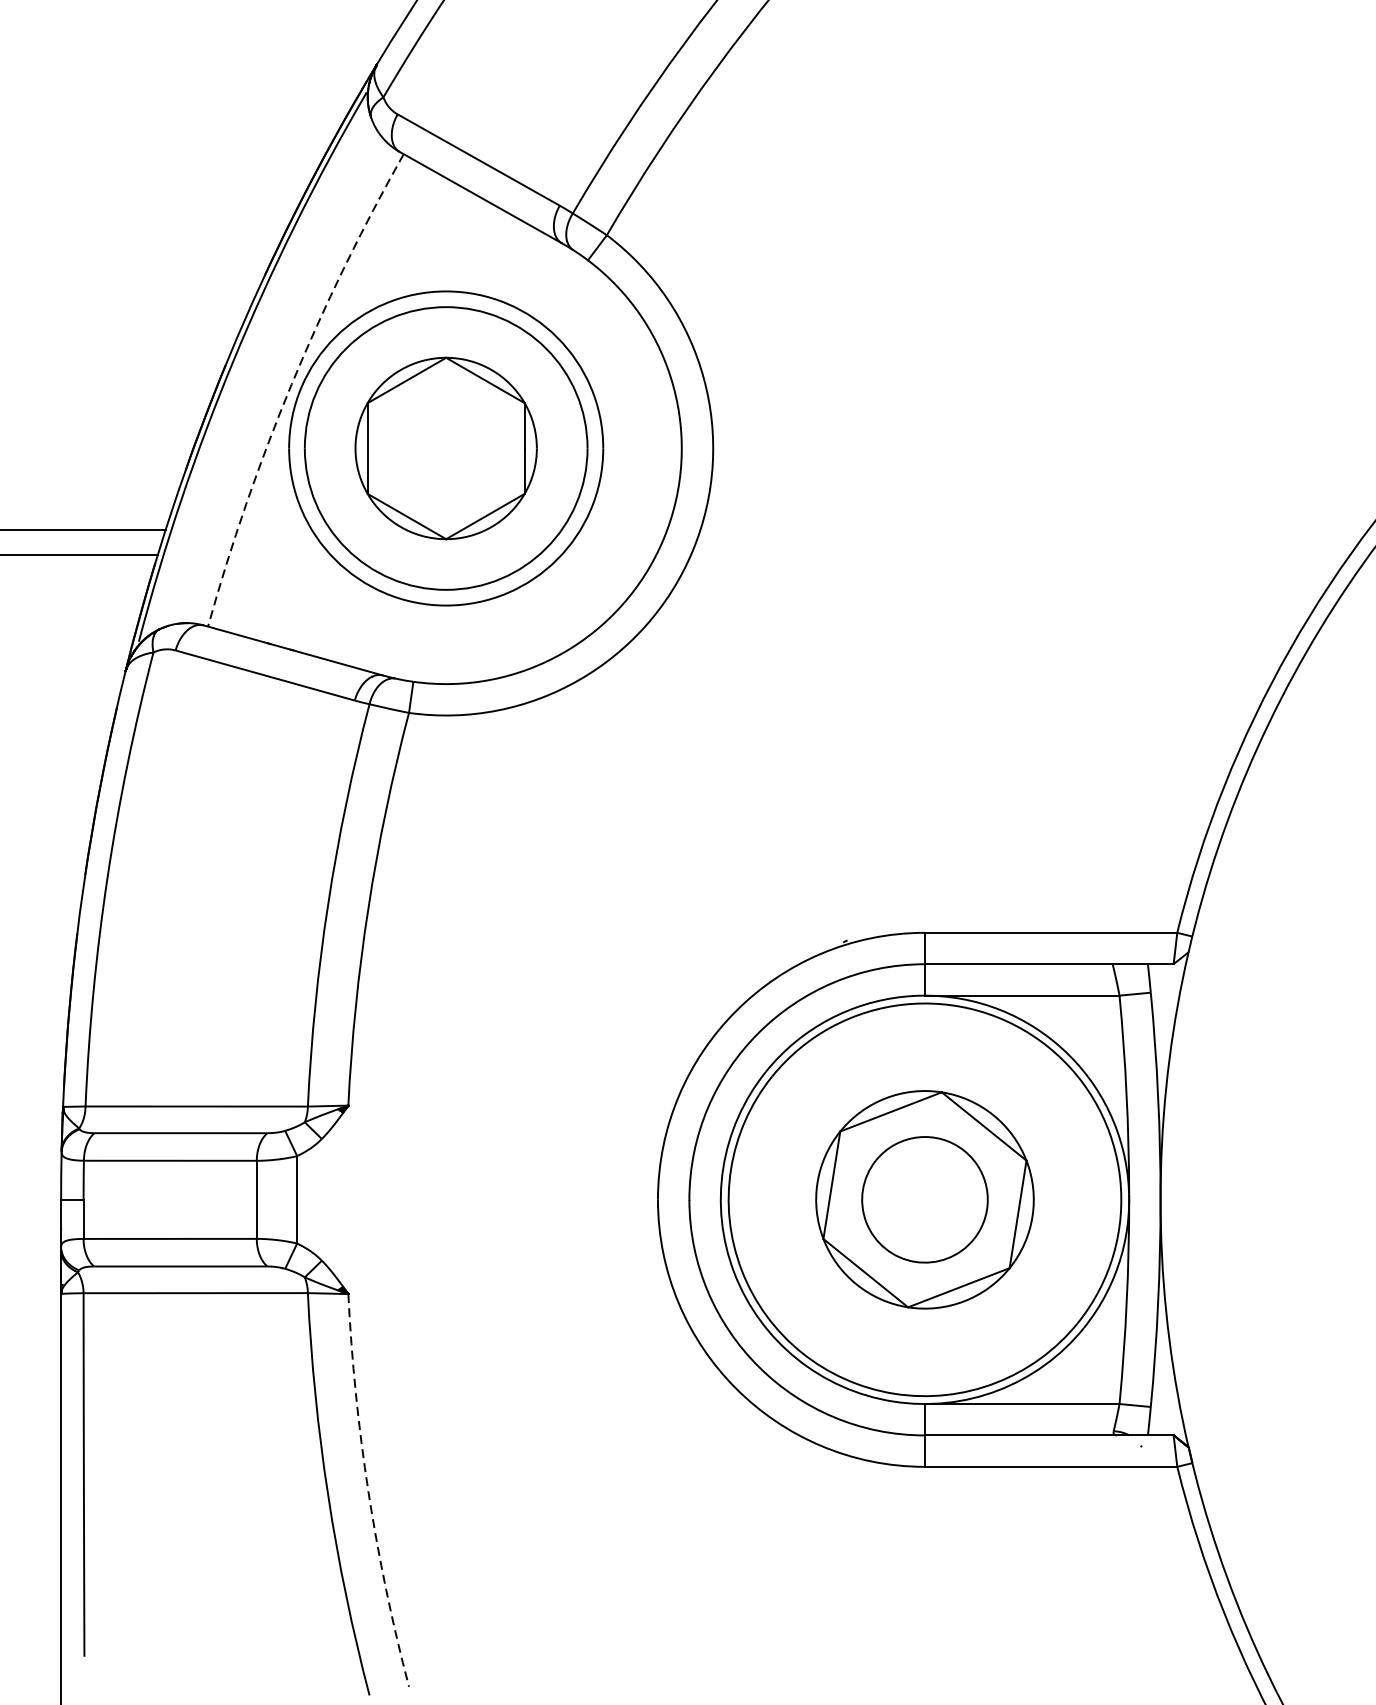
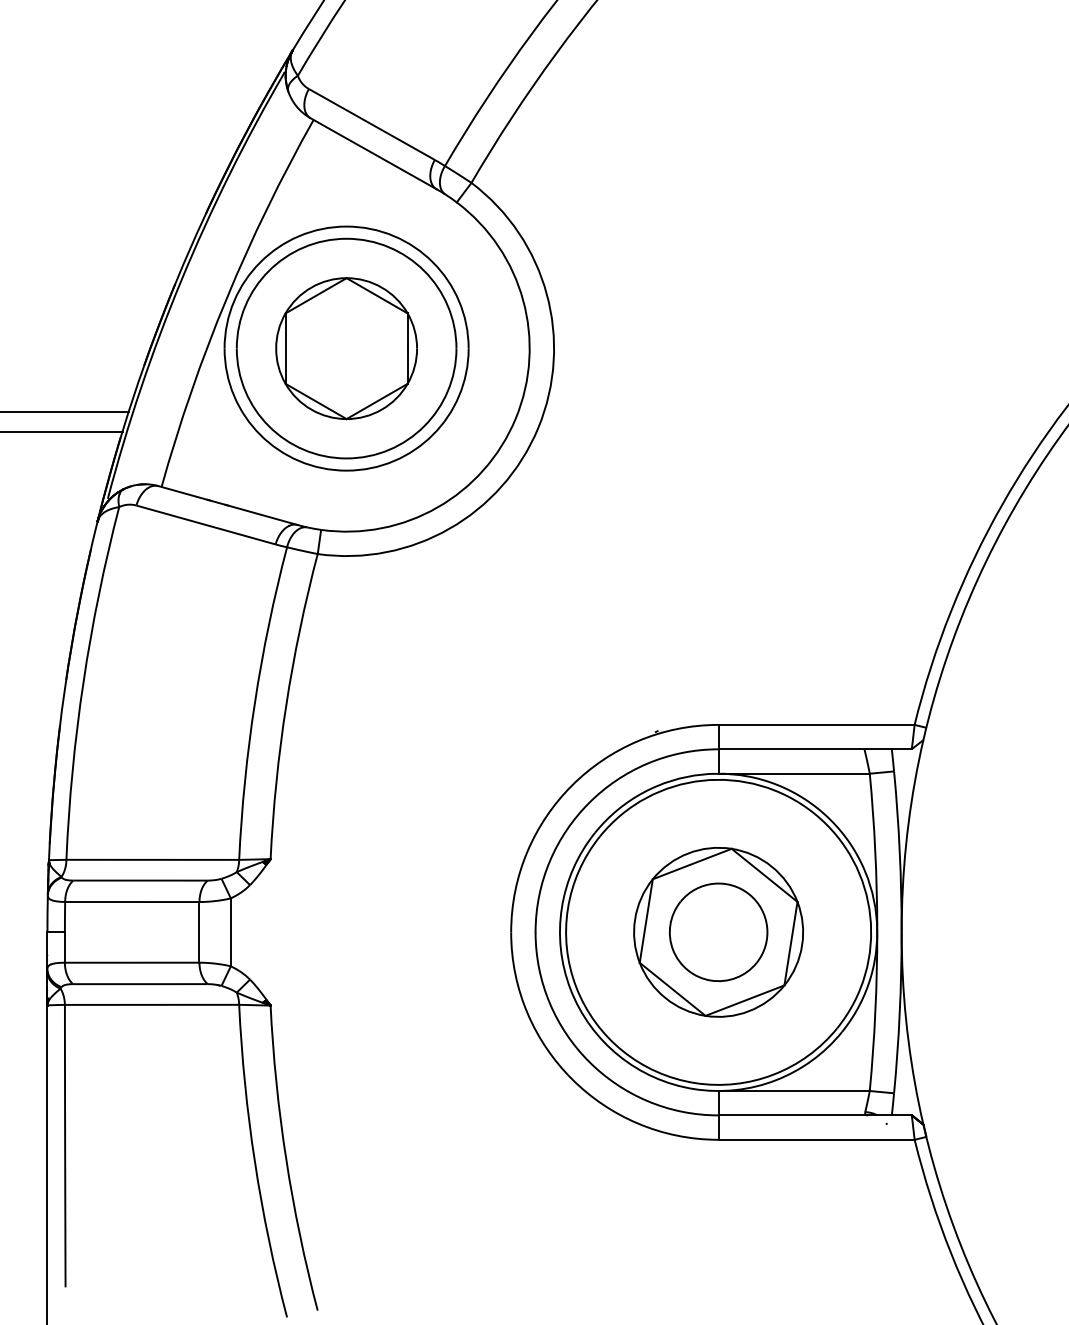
arc: (291, 383) -> (226, 298), dashed -> solid
arc: (368, 1492) -> (286, 1159), dashed -> solid

